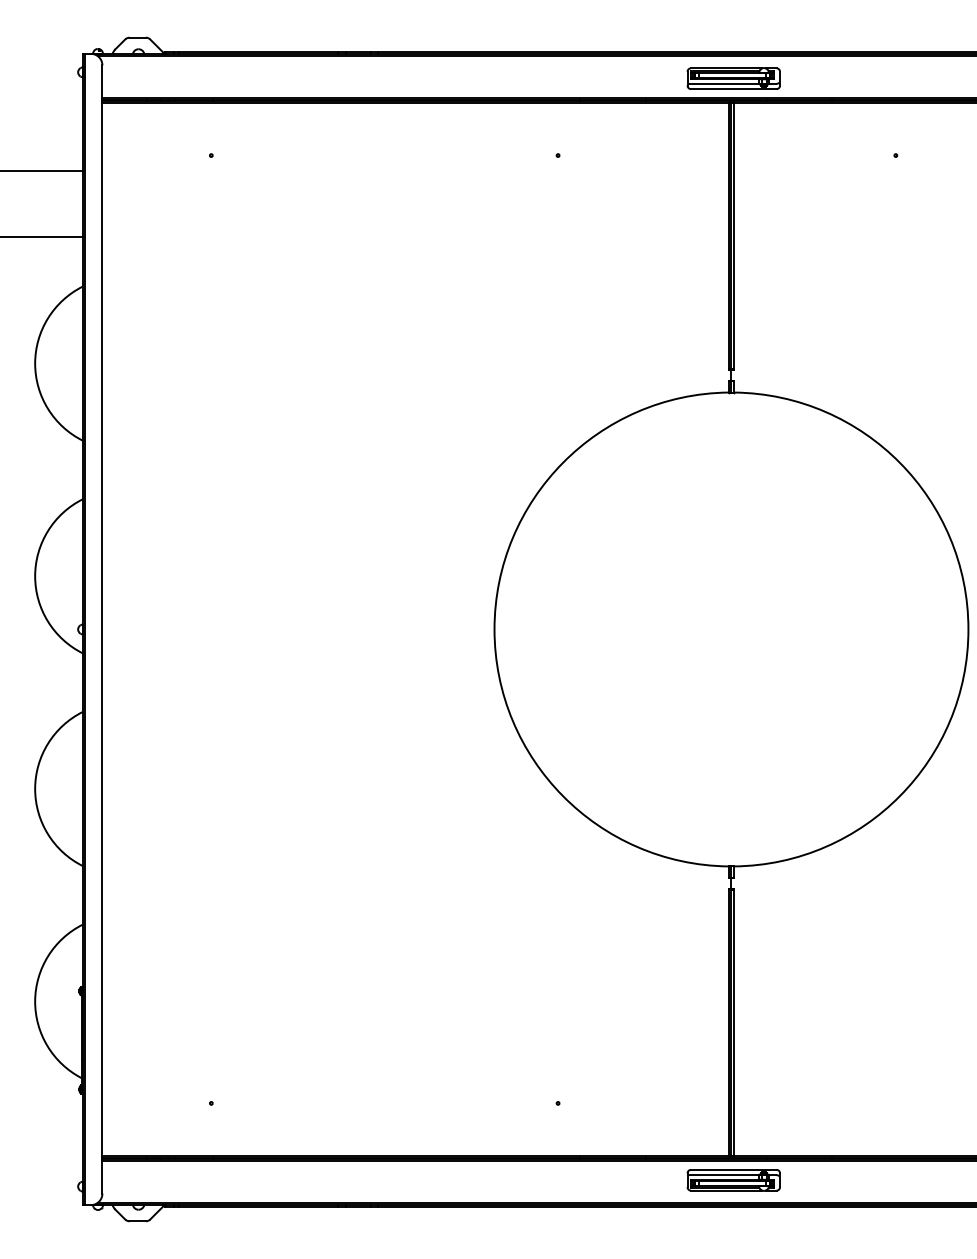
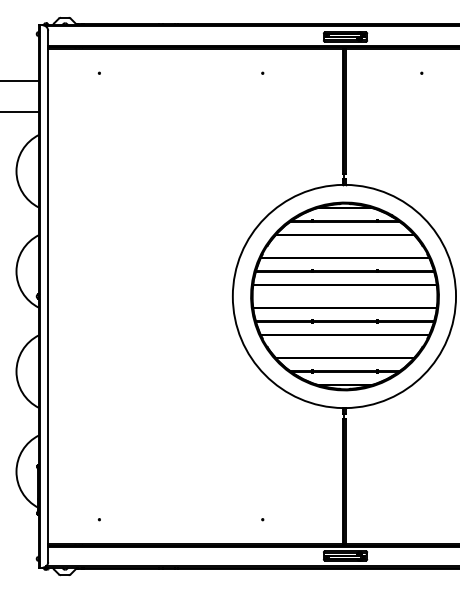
part: (731, 629) -> (344, 296), added

